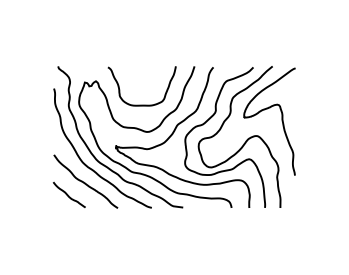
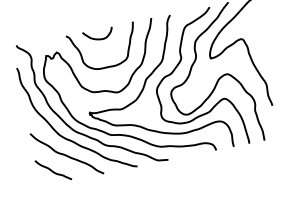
curve: (139, 75) -> (98, 38), added

